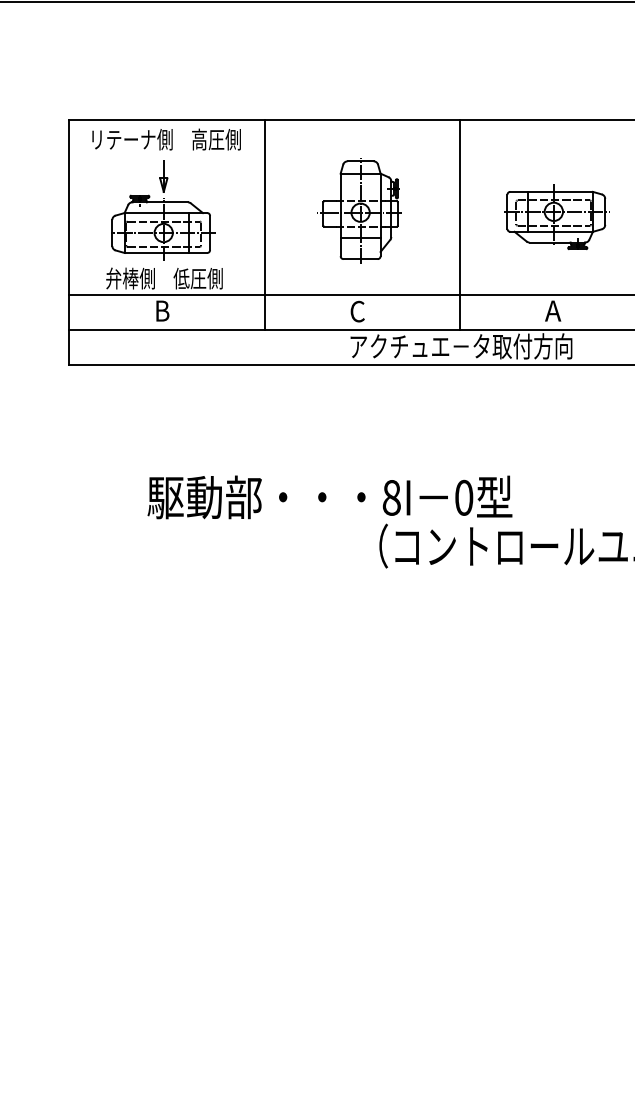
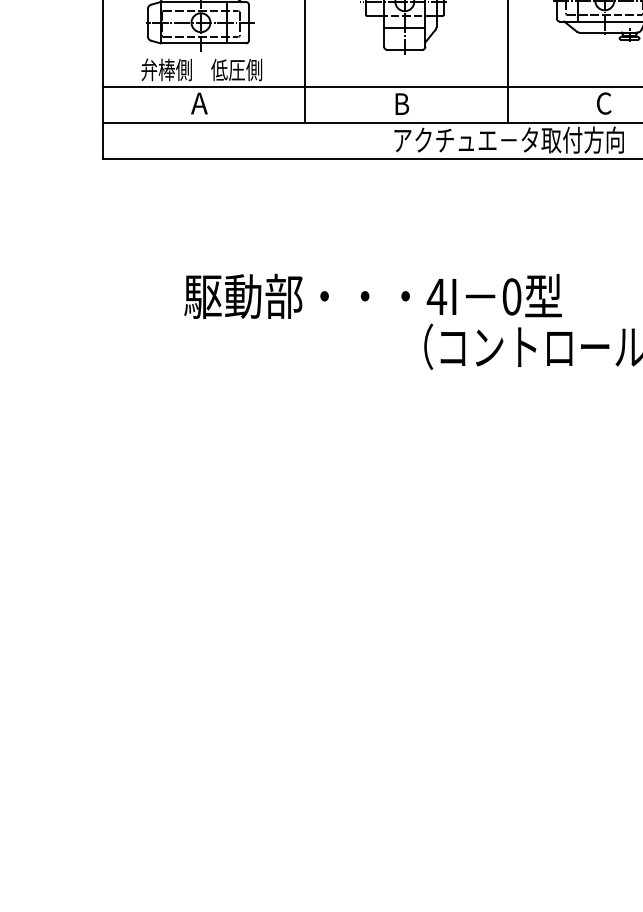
text: (162, 310) -> (199, 102), B -> A
text: (553, 310) -> (604, 102), A -> C
text: (357, 311) -> (401, 103), C -> B
text: (391, 497) -> (436, 296), 8I -> 4I

